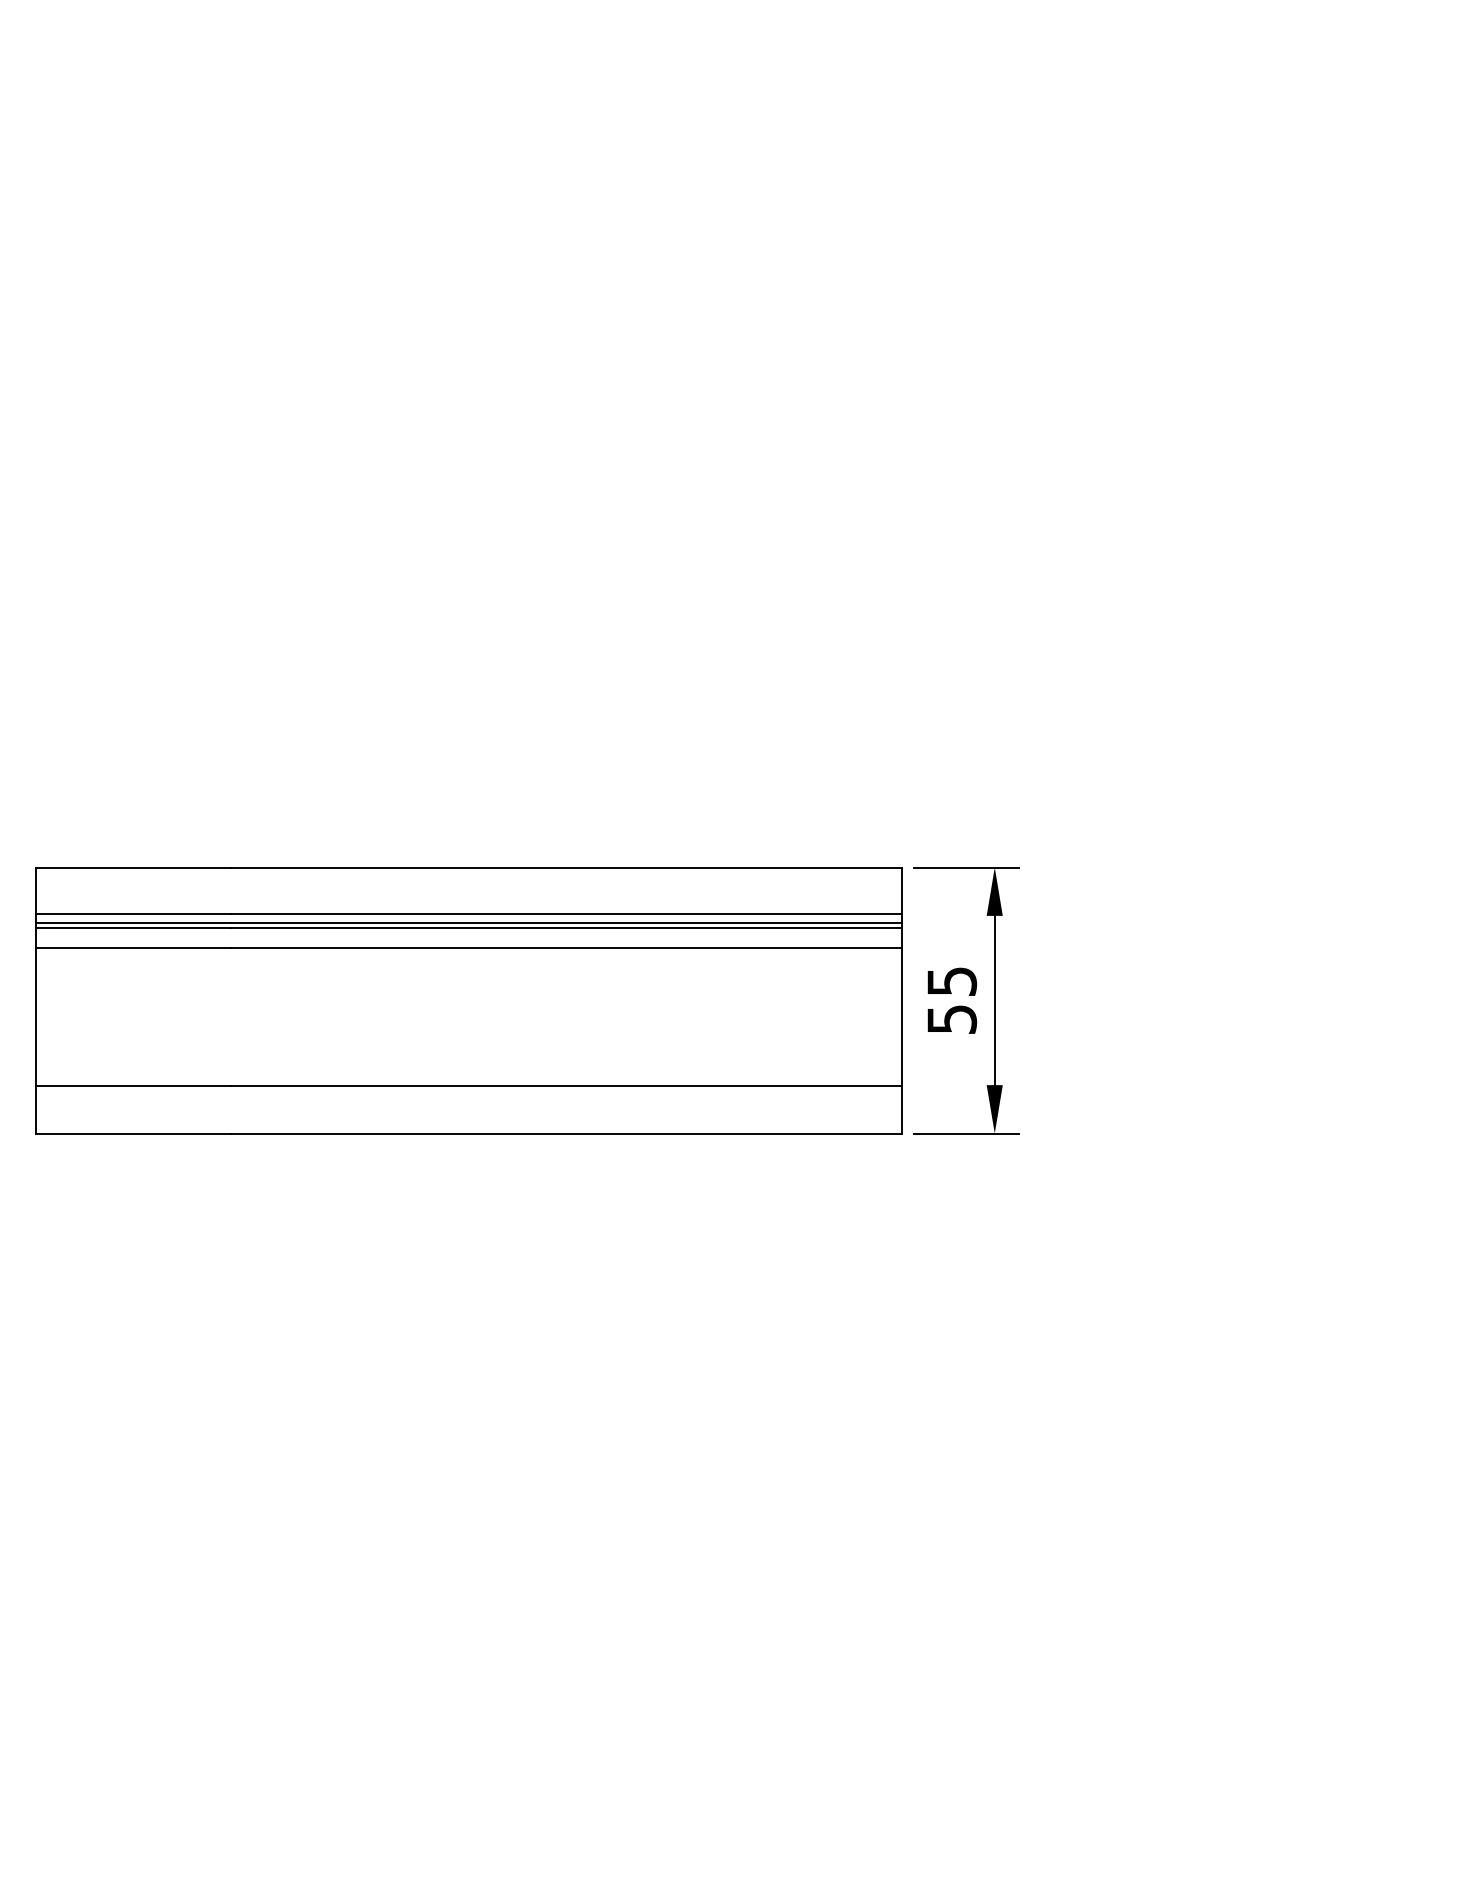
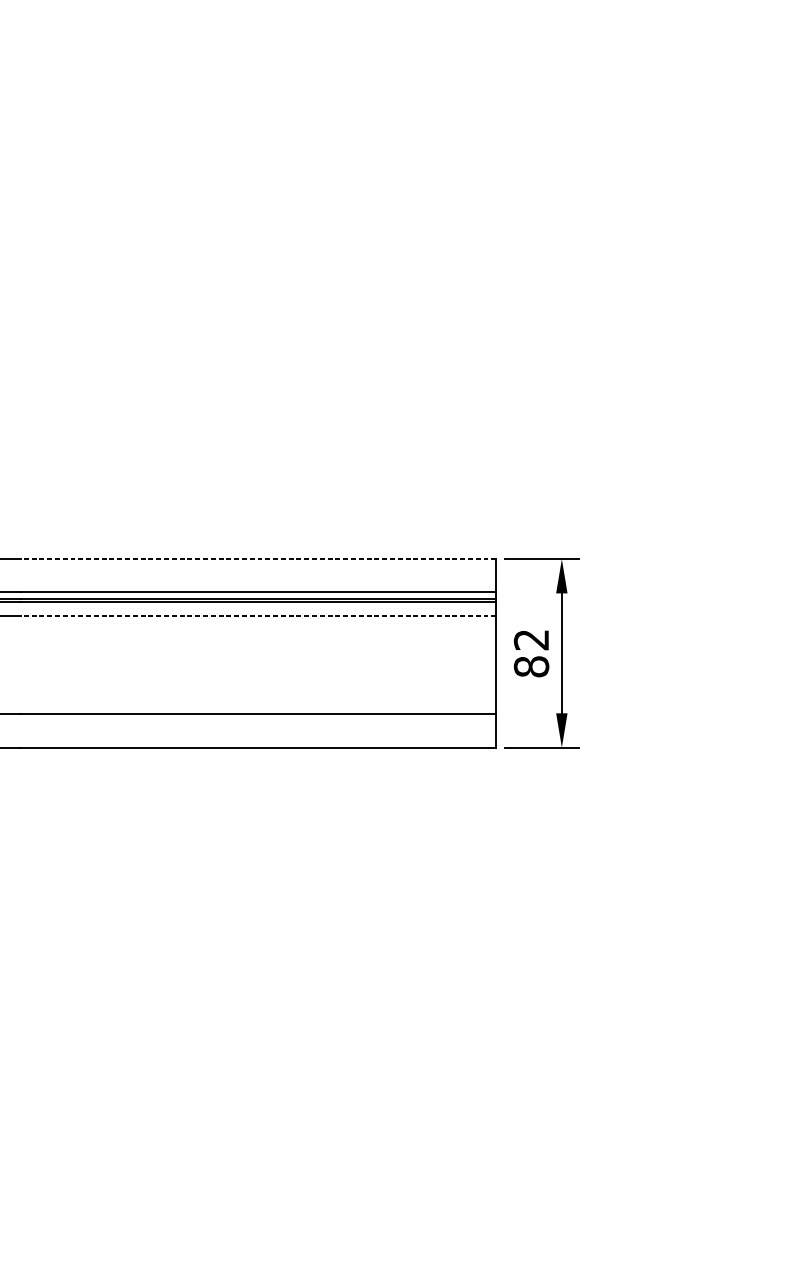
line: (566, 867) -> (258, 559), solid -> dashed
line: (566, 948) -> (258, 616), solid -> dashed
text: (952, 1000) -> (531, 653), 55 -> 82

